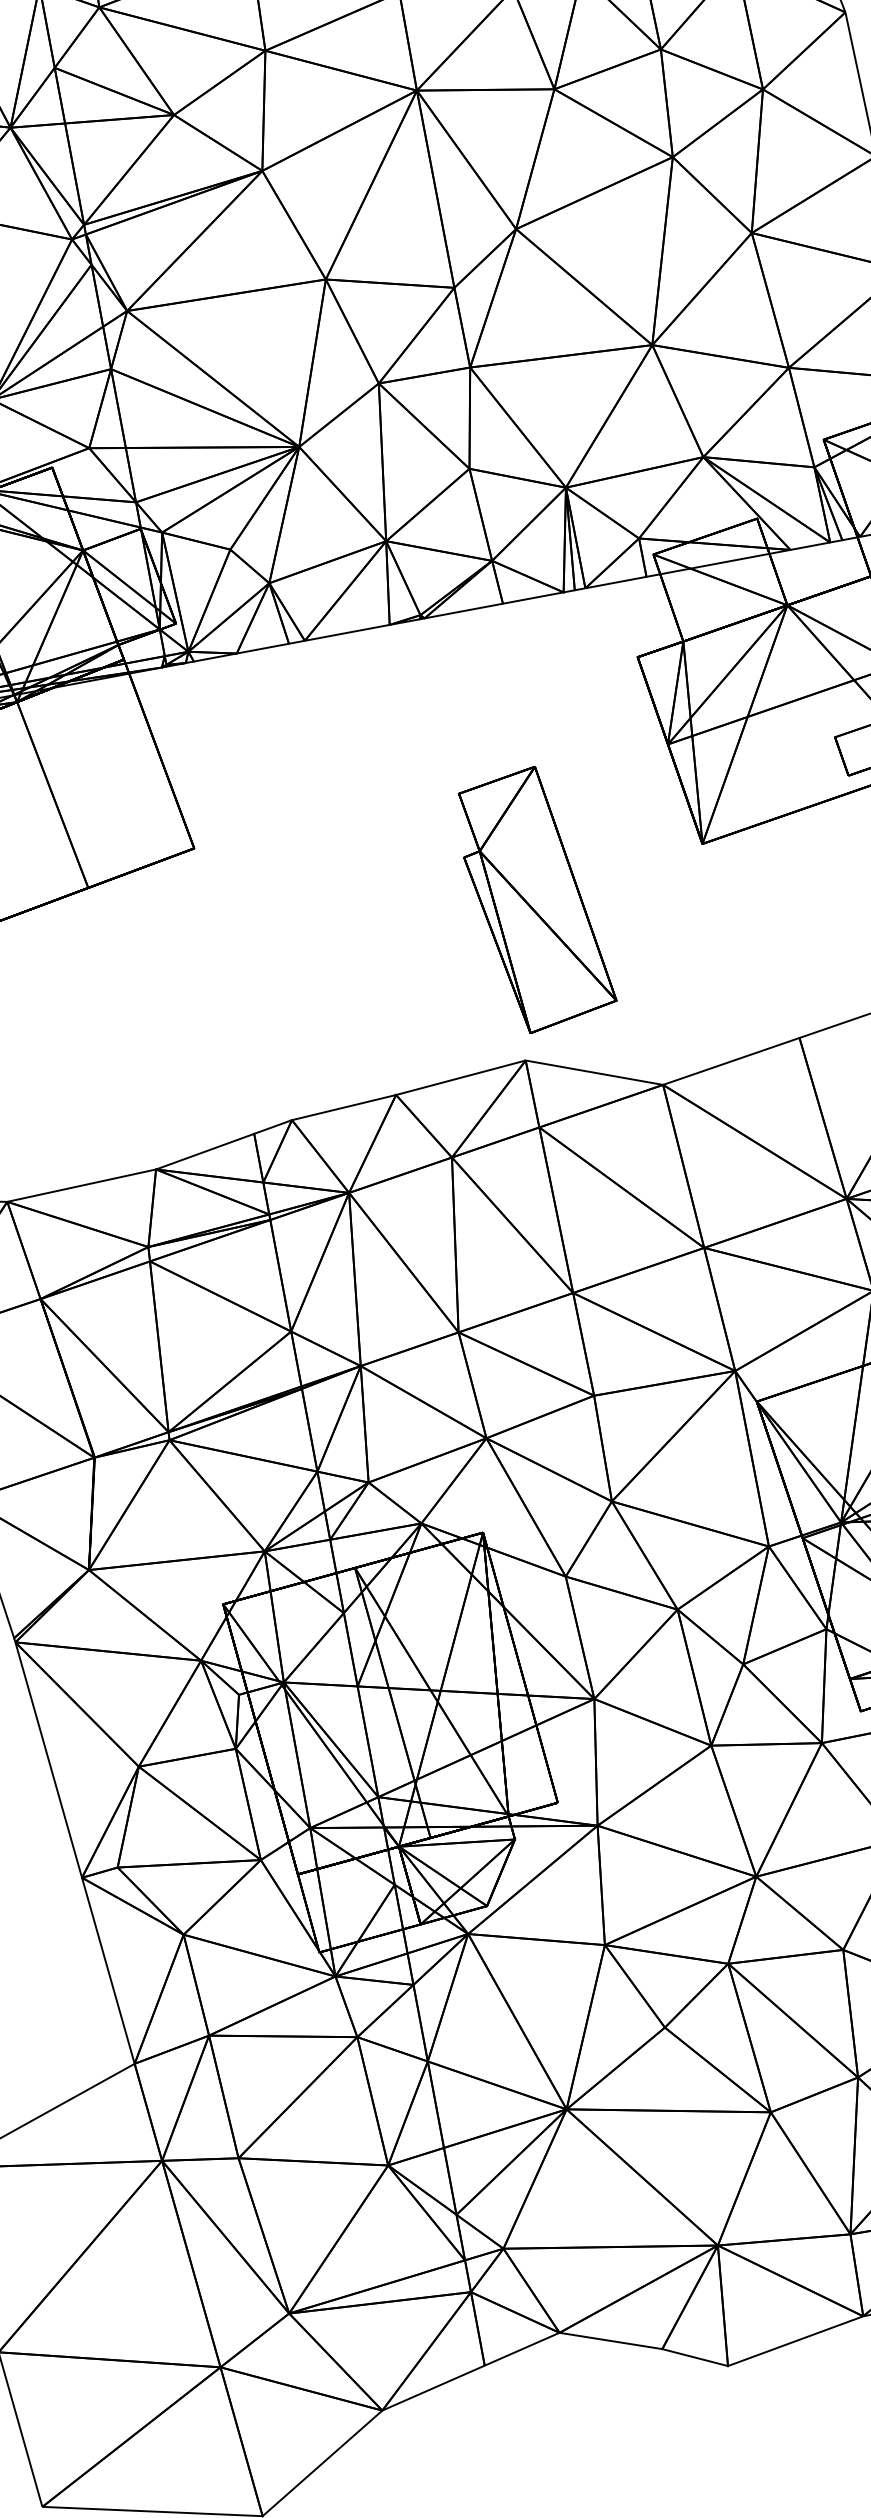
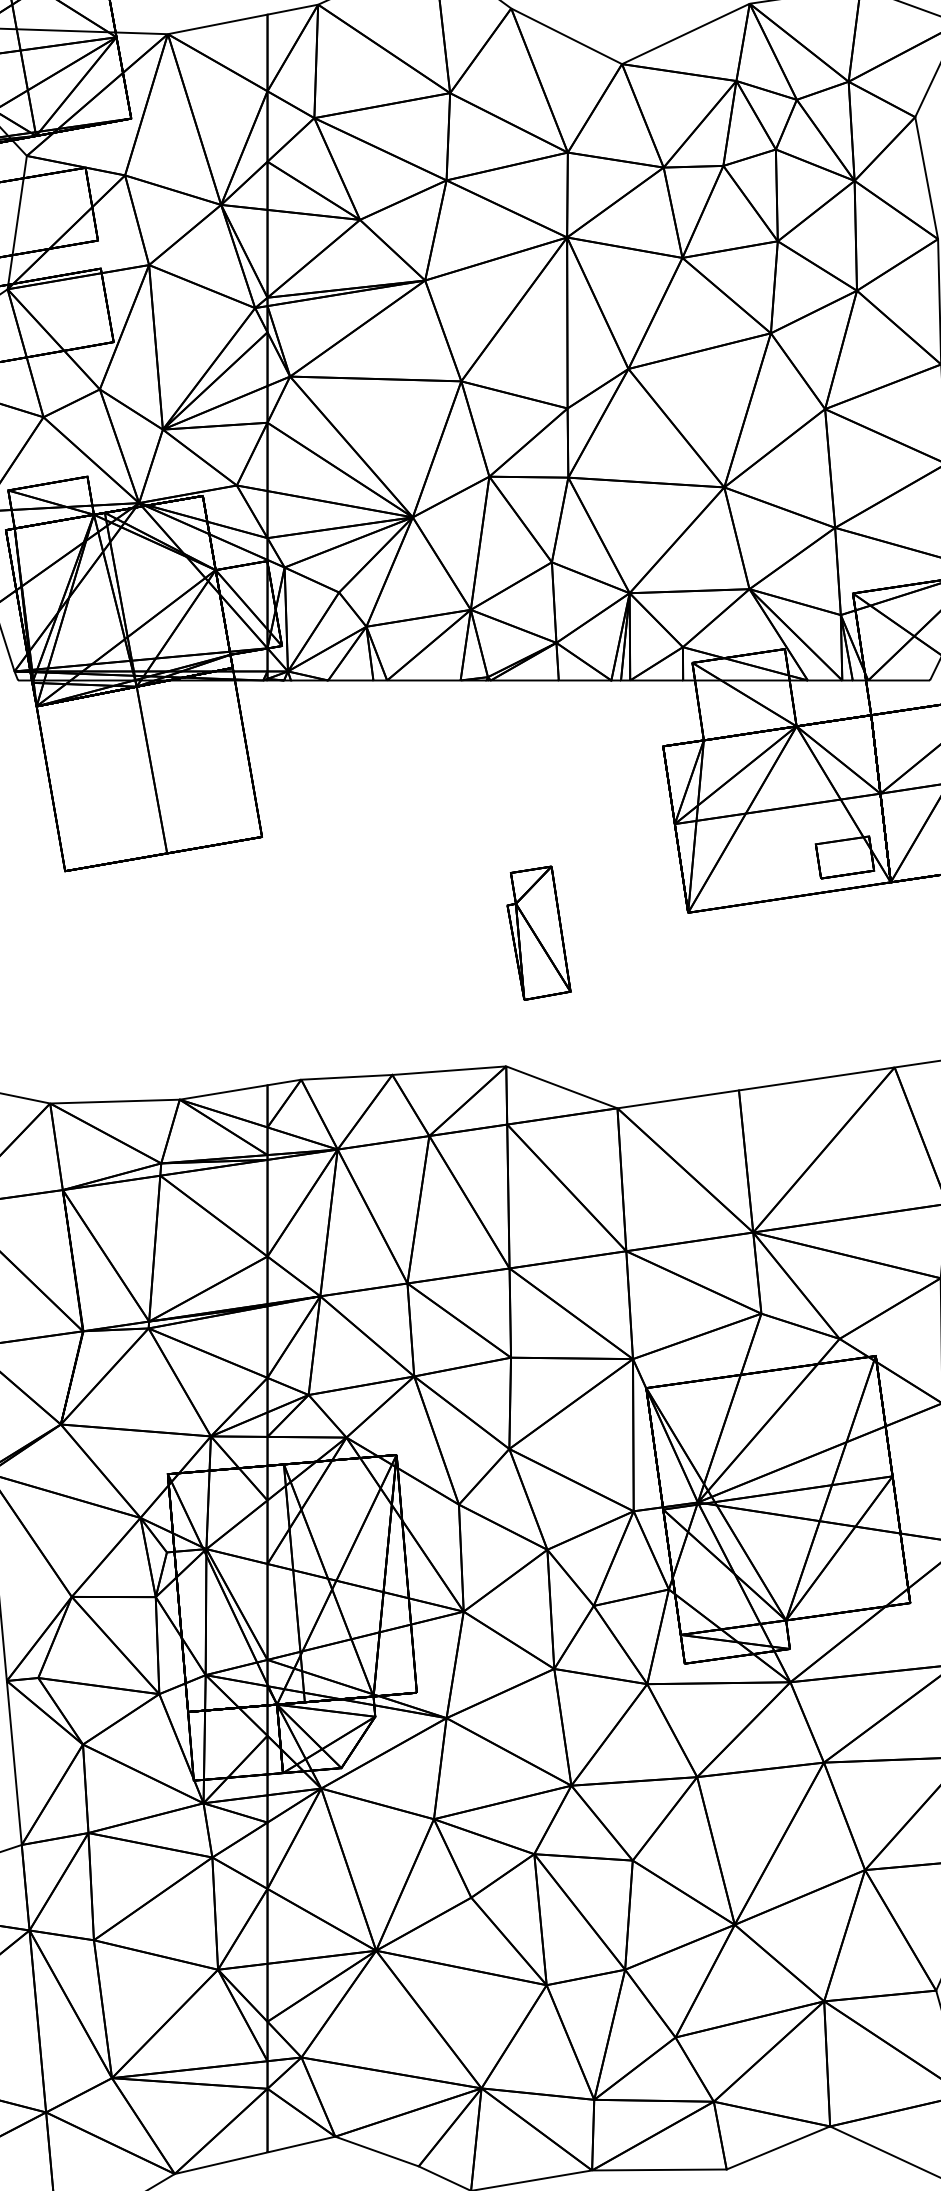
part: (534, 900) -> (538, 933), size x0.6

